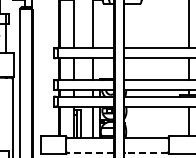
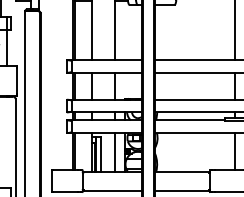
line: (90, 153) -> (112, 191), dashed -> solid
line: (146, 153) -> (182, 191), dashed -> solid

